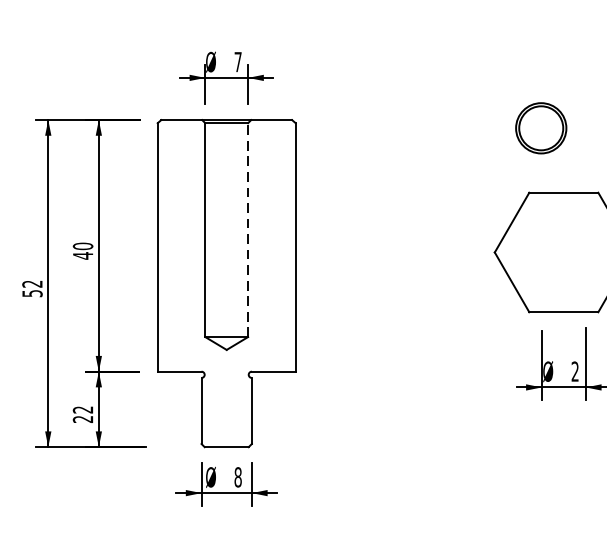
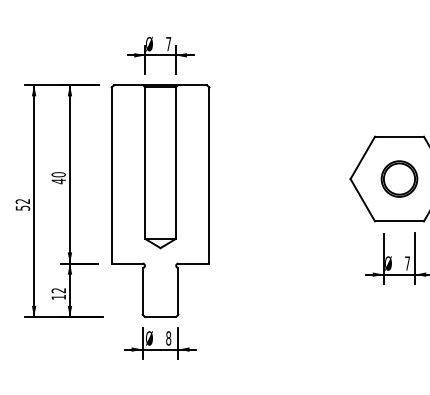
part: (541, 127) -> (399, 178), moved
line: (247, 230) -> (175, 163), dashed -> solid
text: (575, 371) -> (407, 263), 2 -> 7
text: (82, 419) -> (58, 297), 22 -> 12

